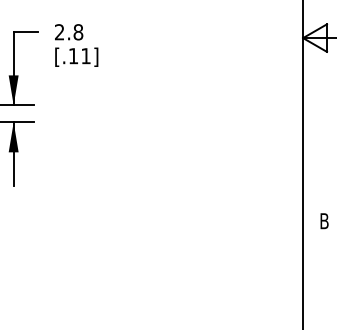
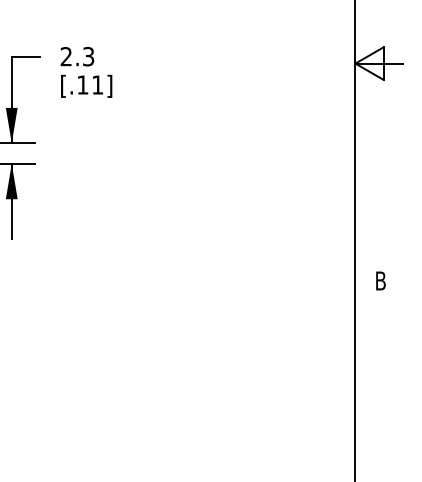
text: (78, 32) -> (88, 56), 2.8 -> 2.3

